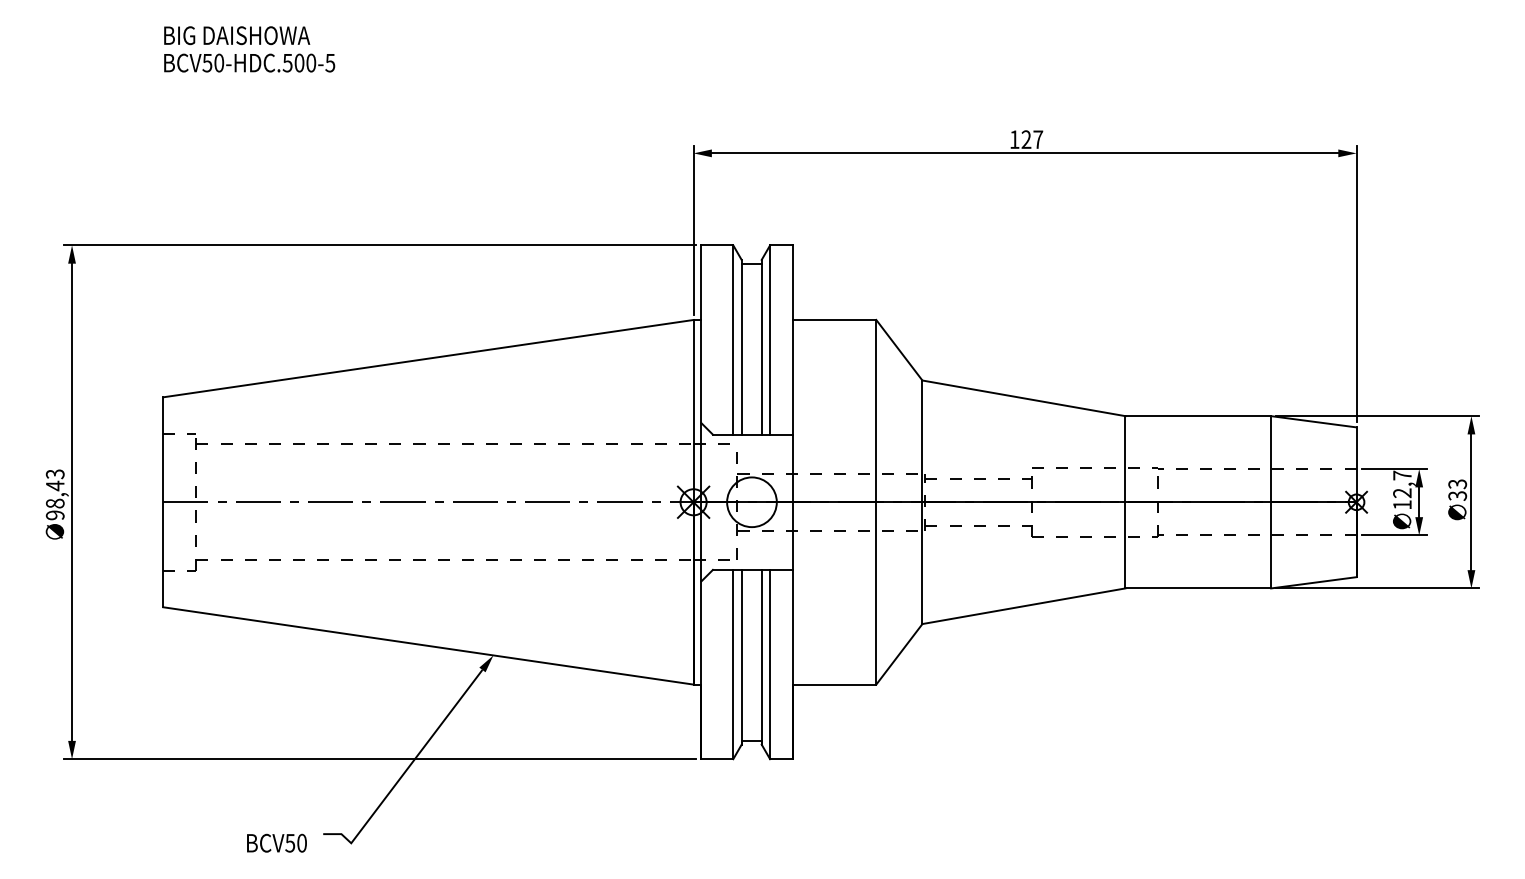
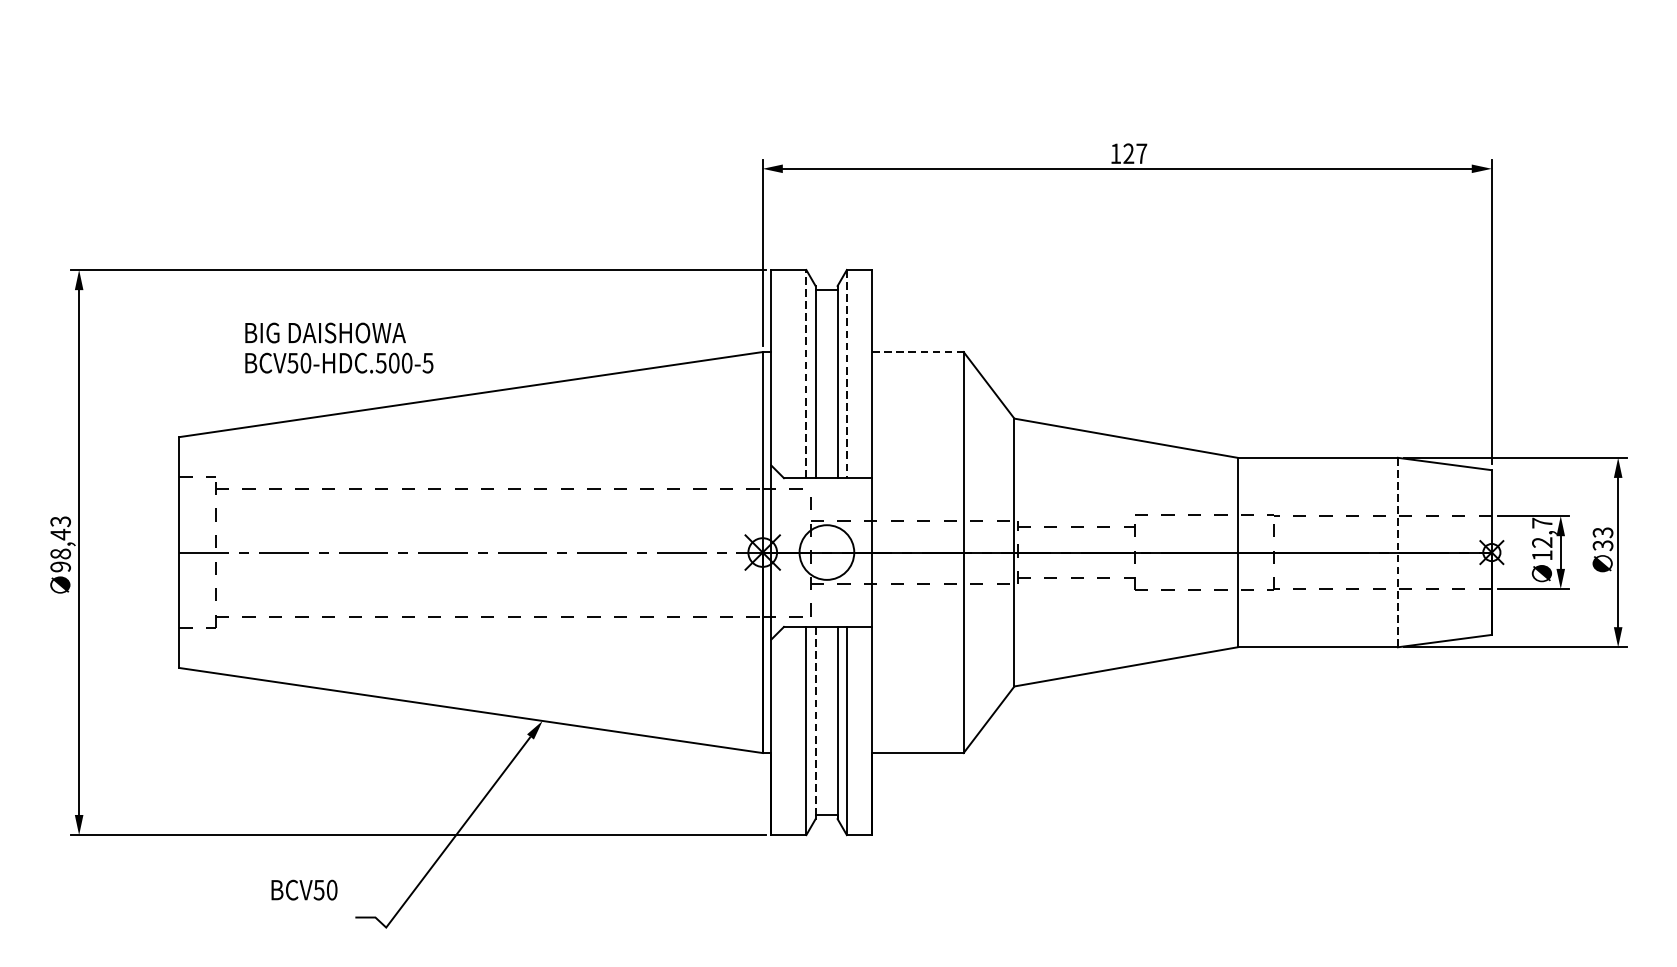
text: (249, 49) -> (339, 348), moved
line: (834, 319) -> (917, 351), solid -> dashed
line: (733, 340) -> (806, 374), solid -> dashed
line: (770, 340) -> (847, 374), solid -> dashed
line: (1271, 502) -> (1398, 552), solid -> dashed
line: (741, 657) -> (815, 723), solid -> dashed
text: (276, 842) -> (303, 889), moved

